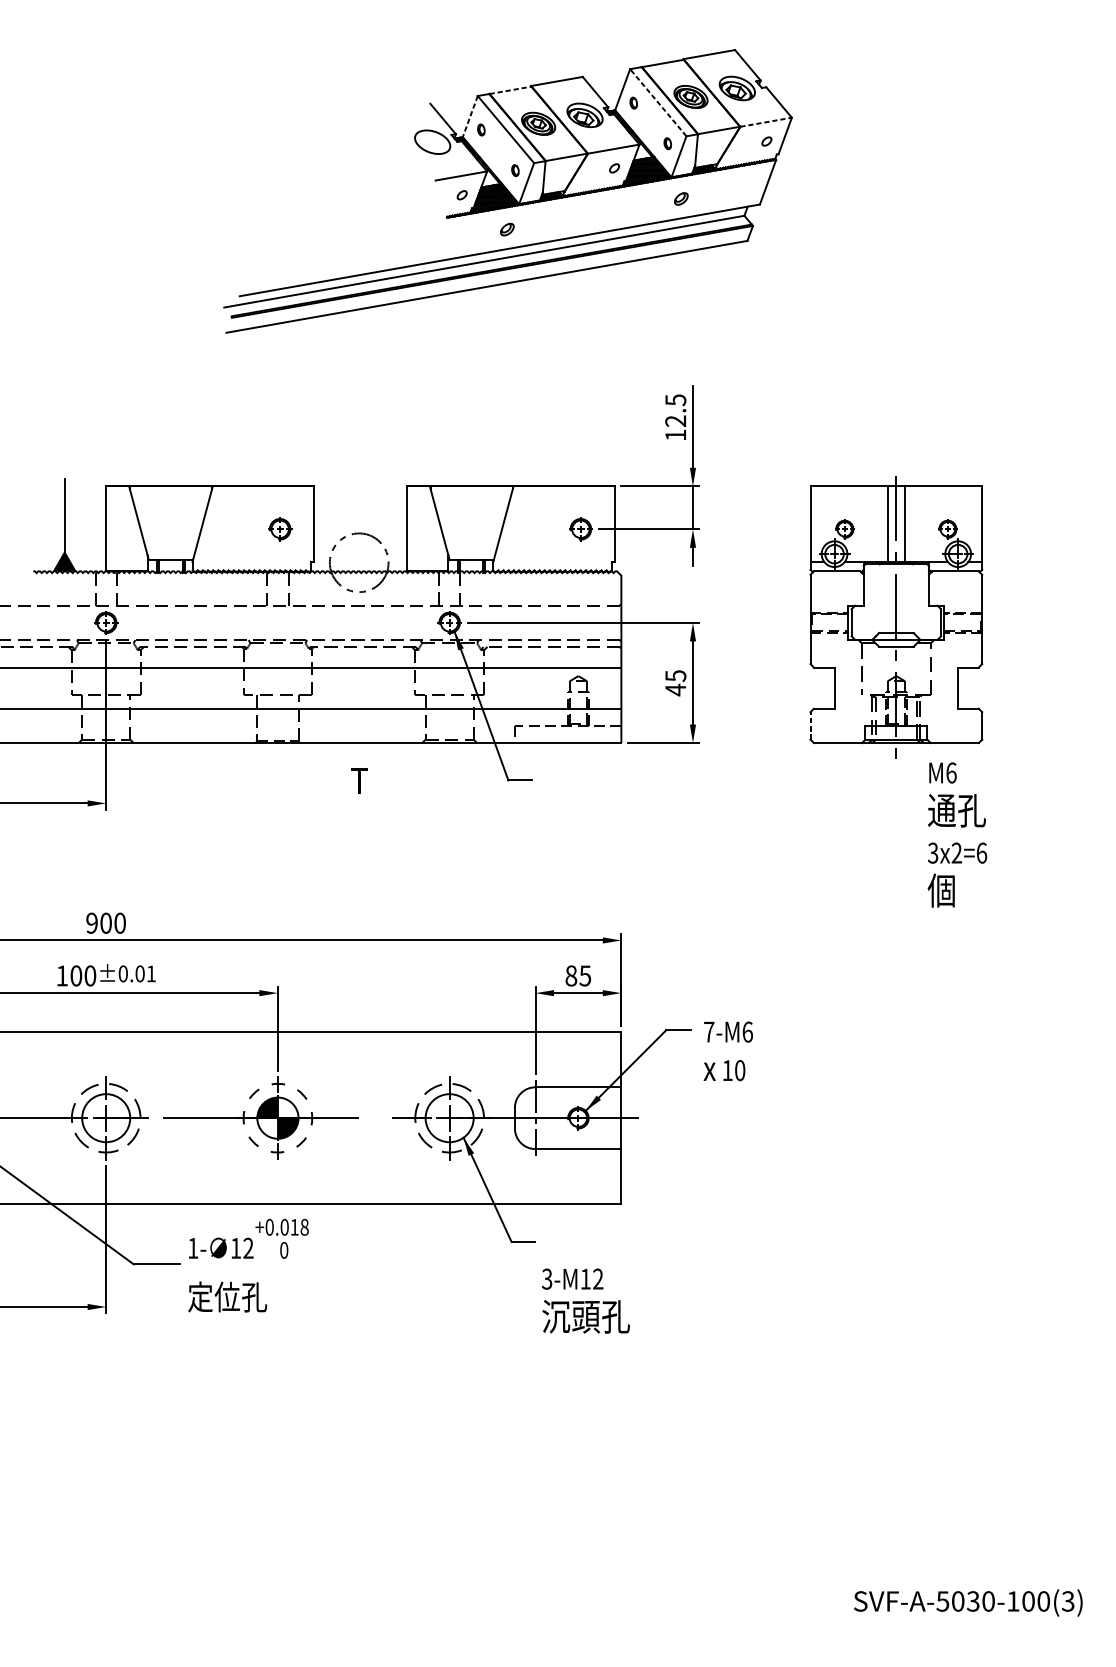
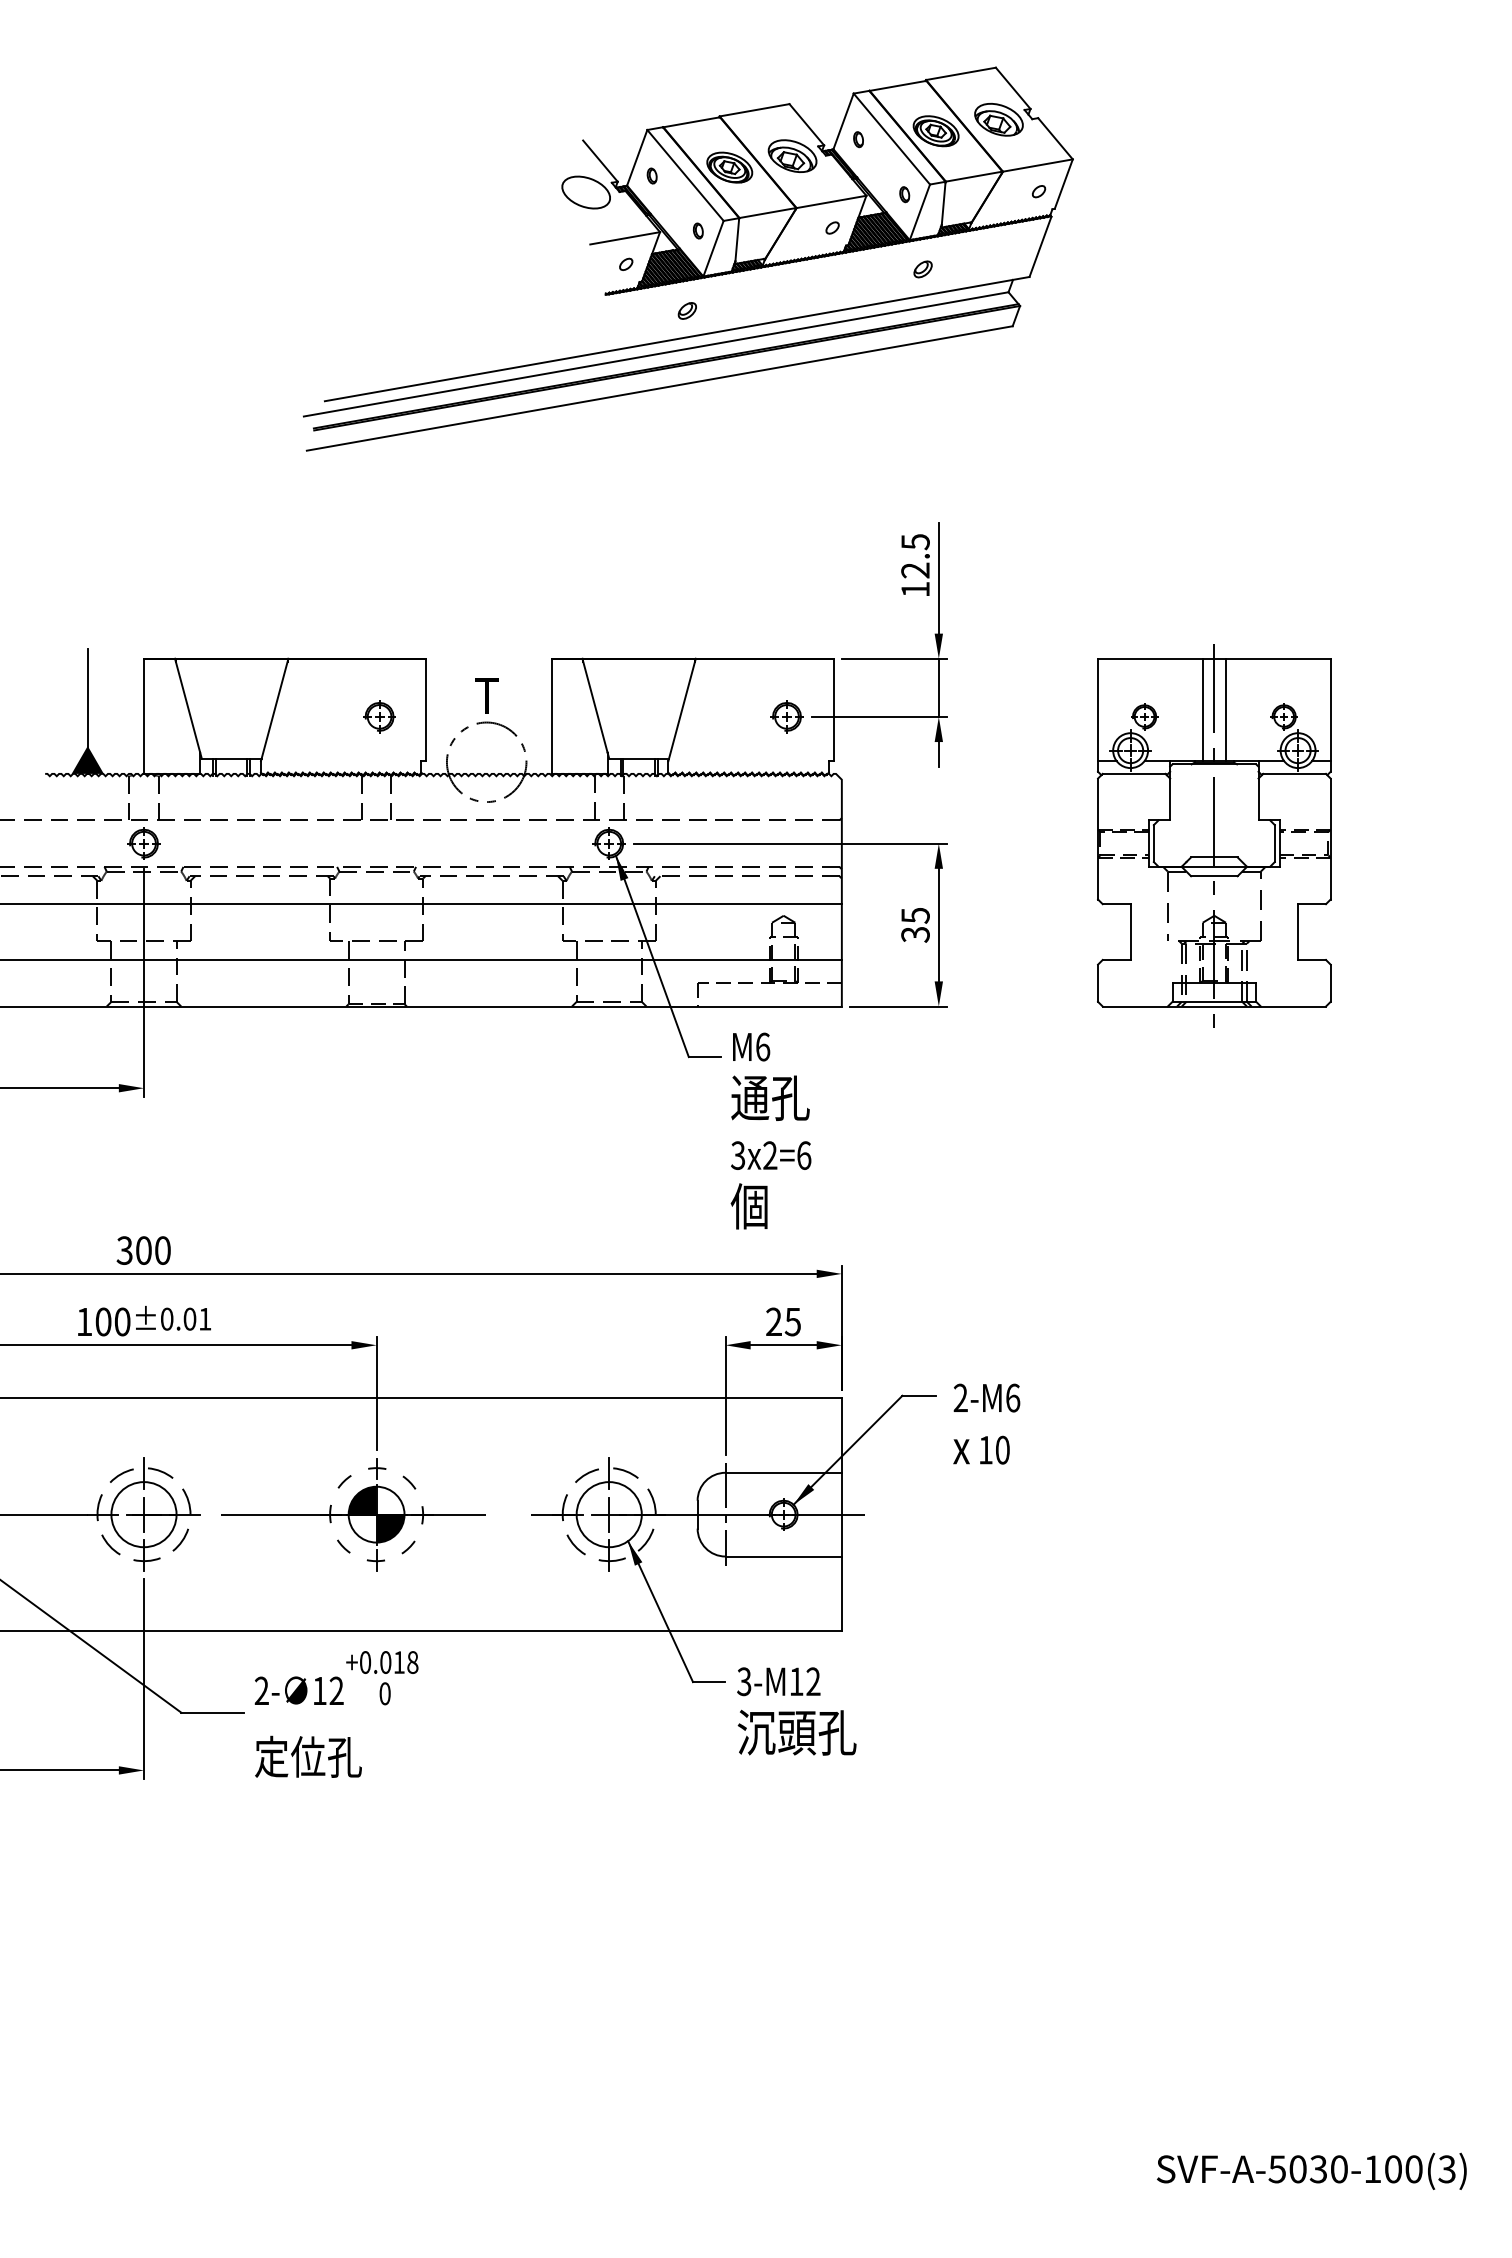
line: (510, 90) -> (691, 122), dashed -> solid
line: (658, 102) -> (891, 138), dashed -> solid
line: (470, 116) -> (637, 157), dashed -> solid
line: (766, 122) -> (1038, 165), dashed -> solid
text: (675, 689) -> (915, 934), 45 -> 35
line: (810, 726) -> (1098, 983), dashed -> solid
text: (359, 780) -> (486, 695), moved
text: (956, 834) -> (770, 1130), moved
text: (91, 923) -> (124, 1250), 900 -> 300
text: (570, 975) -> (773, 1321), 85 -> 25
text: (708, 1031) -> (960, 1397), 7-M6 -> 2-M6
text: (192, 1247) -> (261, 1690), 1- -> 2-
text: (585, 1301) -> (796, 1711), moved

